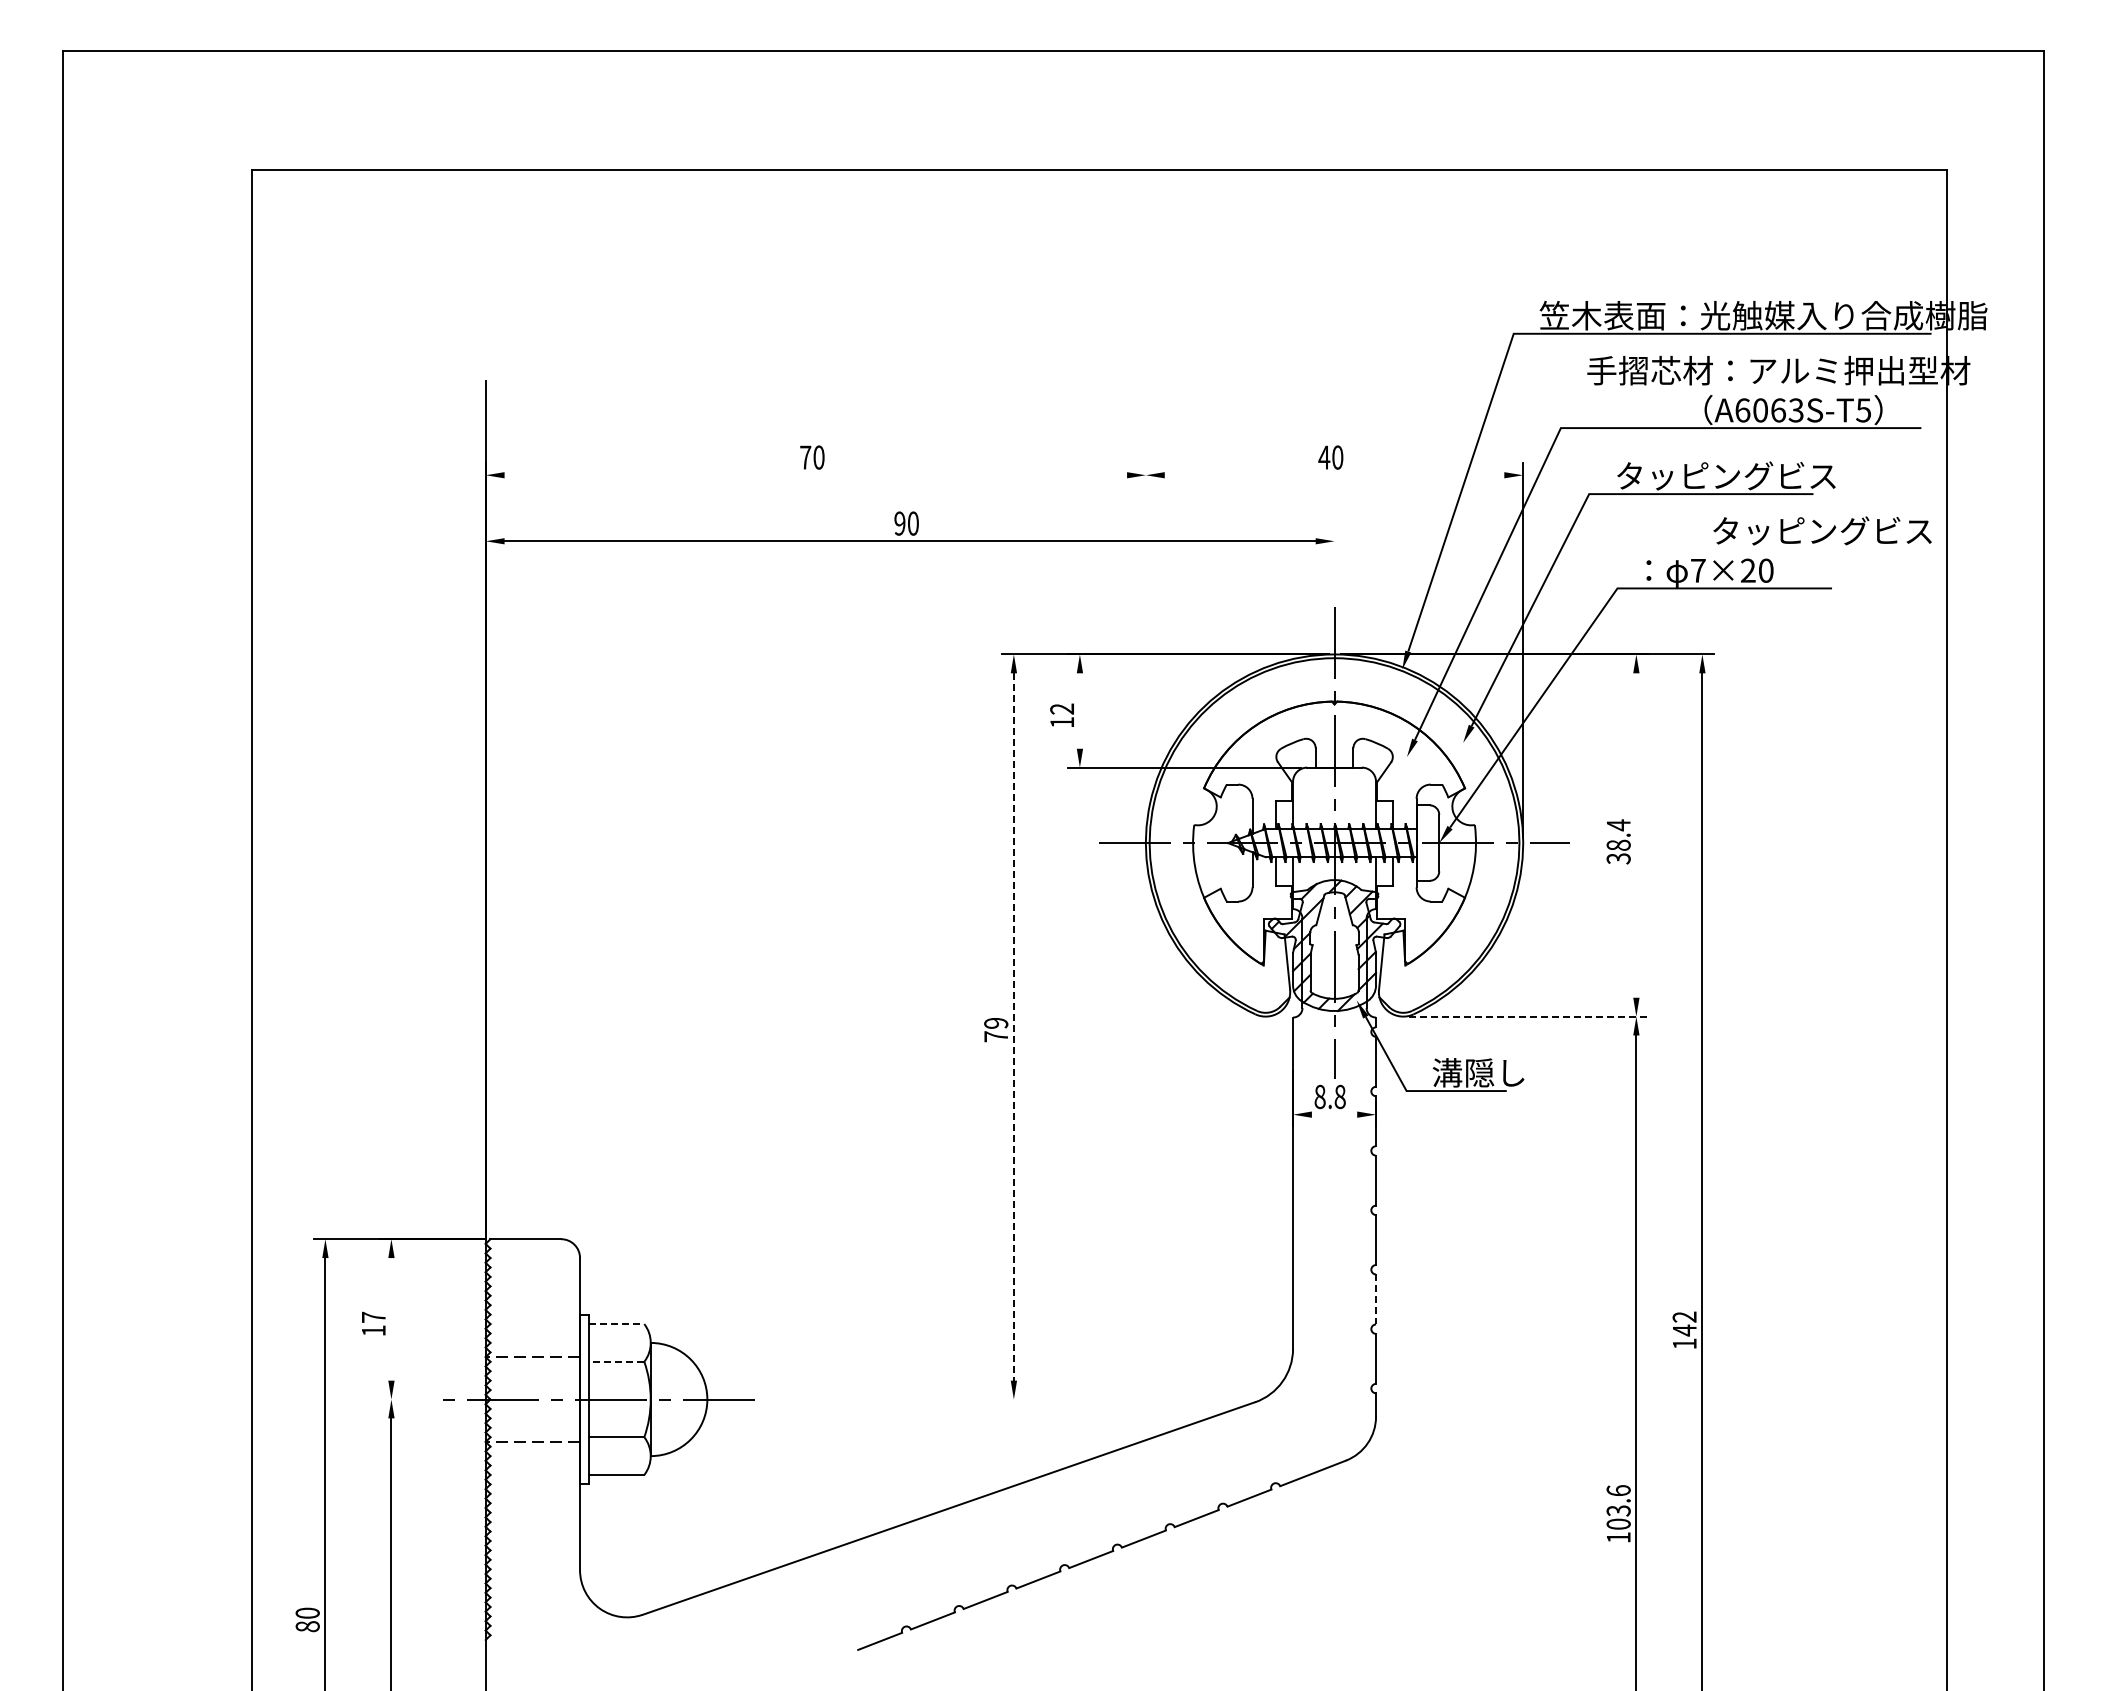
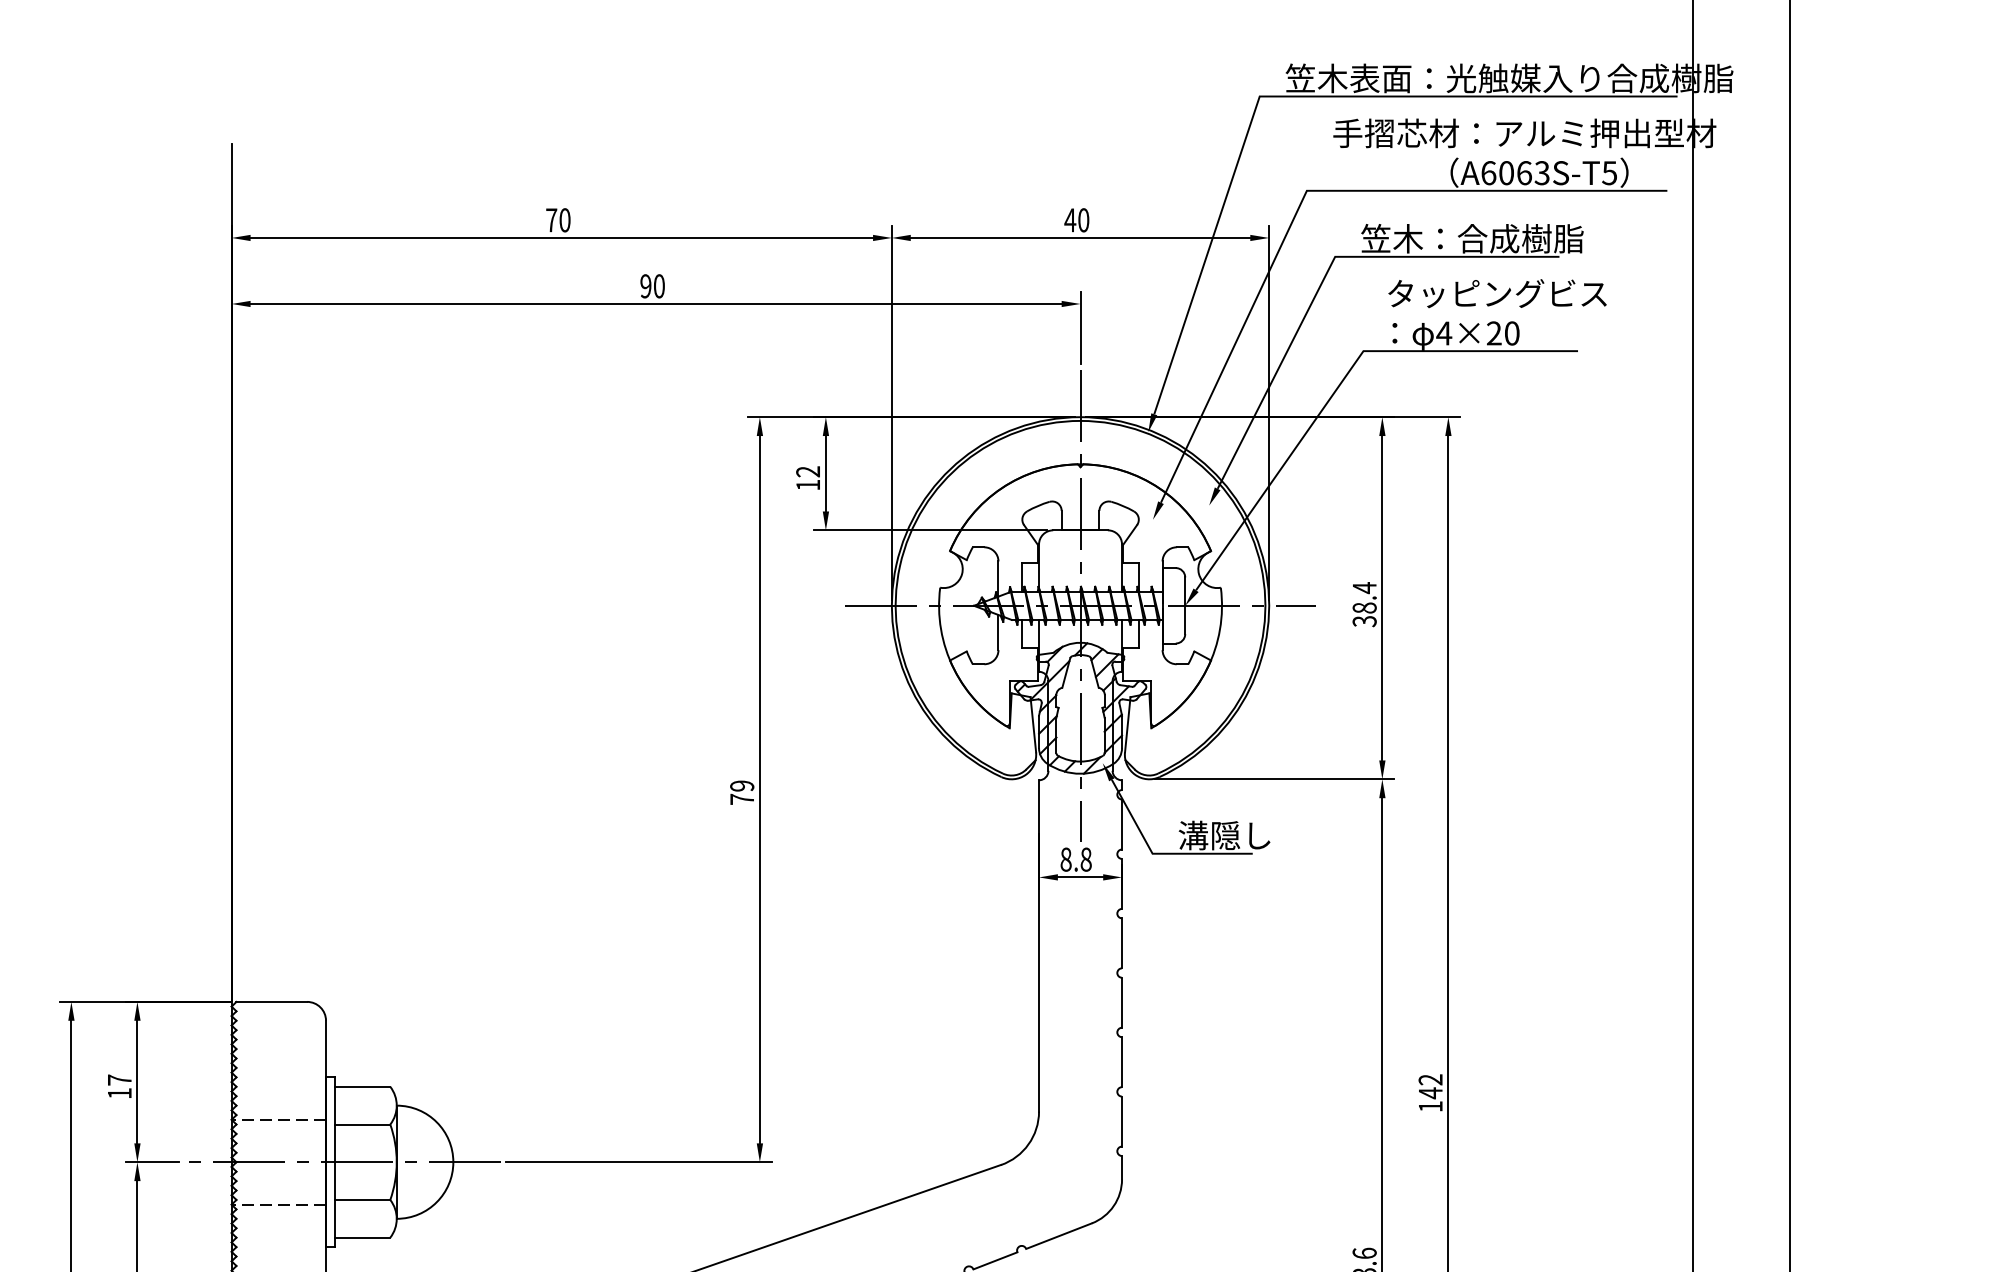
line: (815, 475) -> (561, 238), added
line: (1334, 475) -> (1080, 238), added
text: (1726, 475) -> (1472, 238), タッピングビス -> 笠木：合成樹脂
text: (1822, 530) -> (1497, 293), moved
line: (1334, 565) -> (1080, 328), added
text: (1698, 570) -> (1444, 333), 7×20 -> 4×20
line: (1145, 650) -> (891, 413), added
line: (1079, 710) -> (825, 473), added
line: (1636, 835) -> (1382, 598), added
line: (1529, 1016) -> (1275, 779), dashed -> solid
line: (1013, 1027) -> (759, 790), dashed -> solid
line: (1334, 1114) -> (1080, 877), added
line: (1376, 1299) -> (1122, 1062), dashed -> solid
line: (391, 1319) -> (137, 1082), added
line: (617, 1324) -> (363, 1087), dashed -> solid
line: (616, 1361) -> (362, 1124), dashed -> solid
line: (405, 1399) -> (151, 1162), added
line: (892, 1399) -> (638, 1162), added

